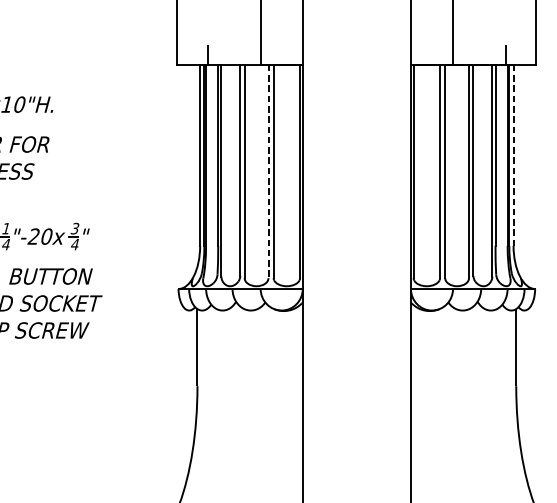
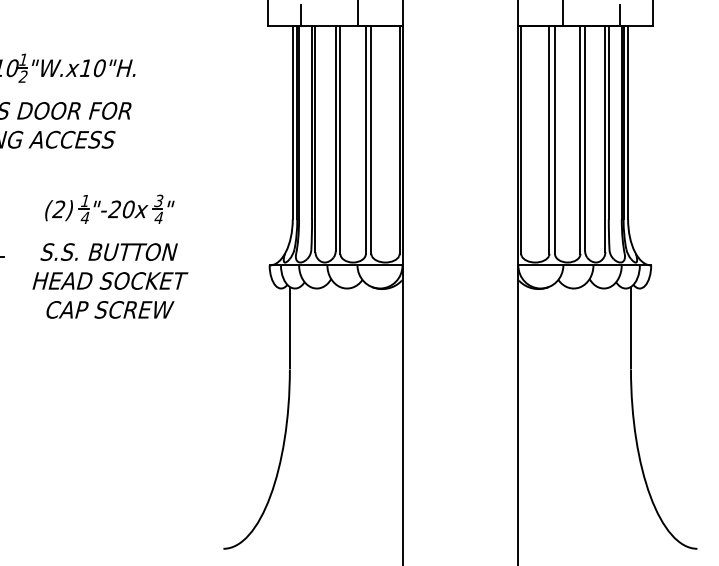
line: (513, 155) -> (628, 122), dashed -> solid
line: (268, 172) -> (365, 140), dashed -> solid

